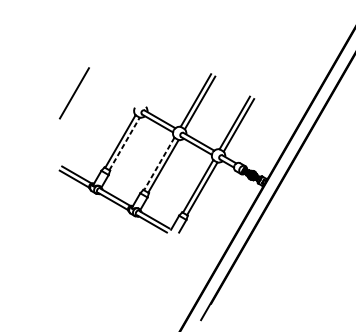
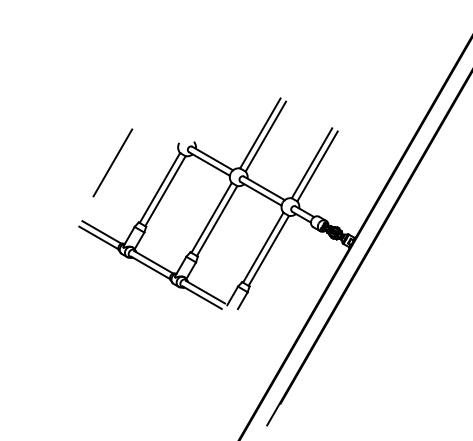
line: (74, 93) -> (112, 162), moved
line: (124, 143) -> (165, 190), dashed -> solid
line: (159, 164) -> (211, 218), dashed -> solid

